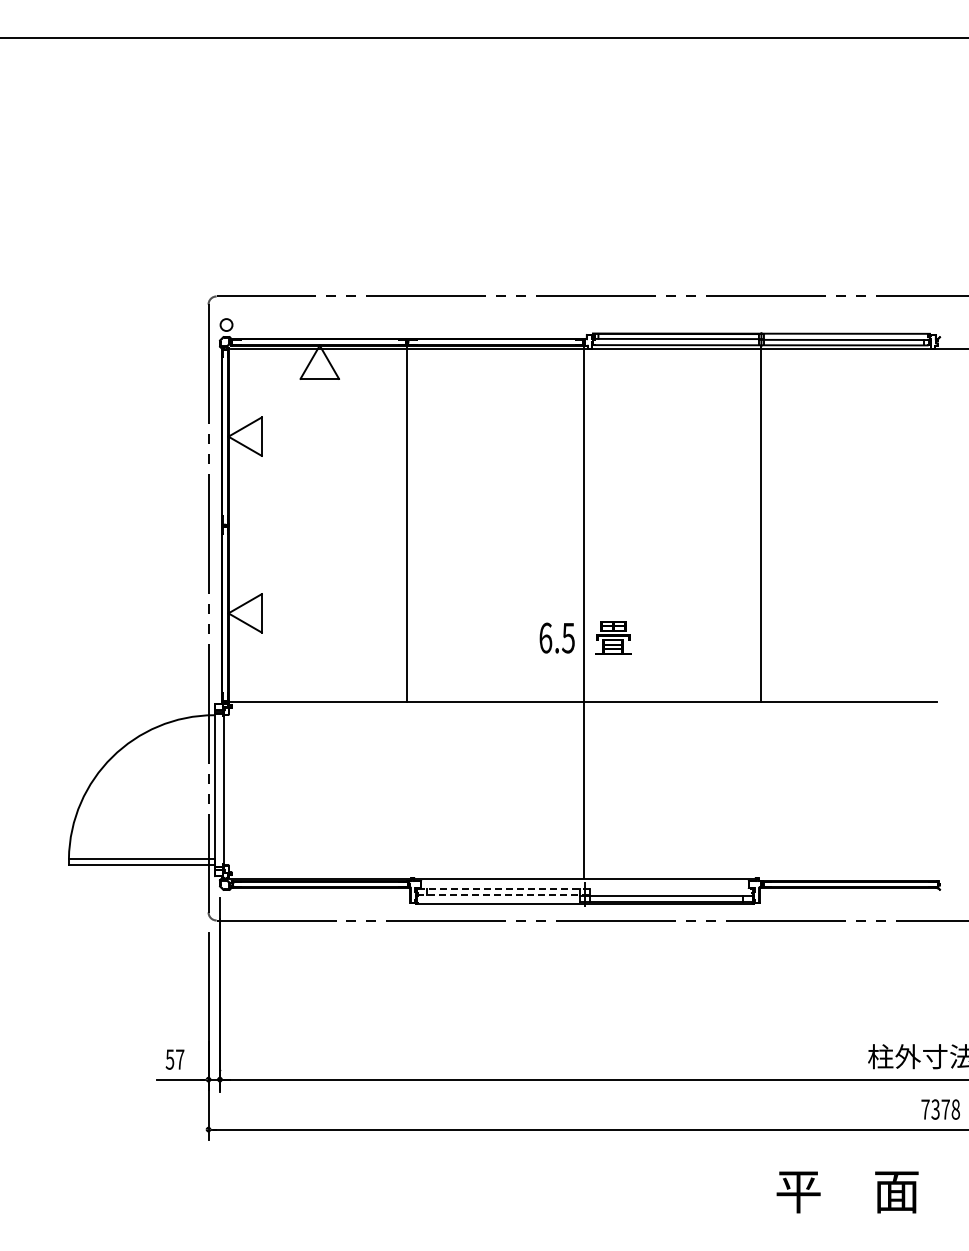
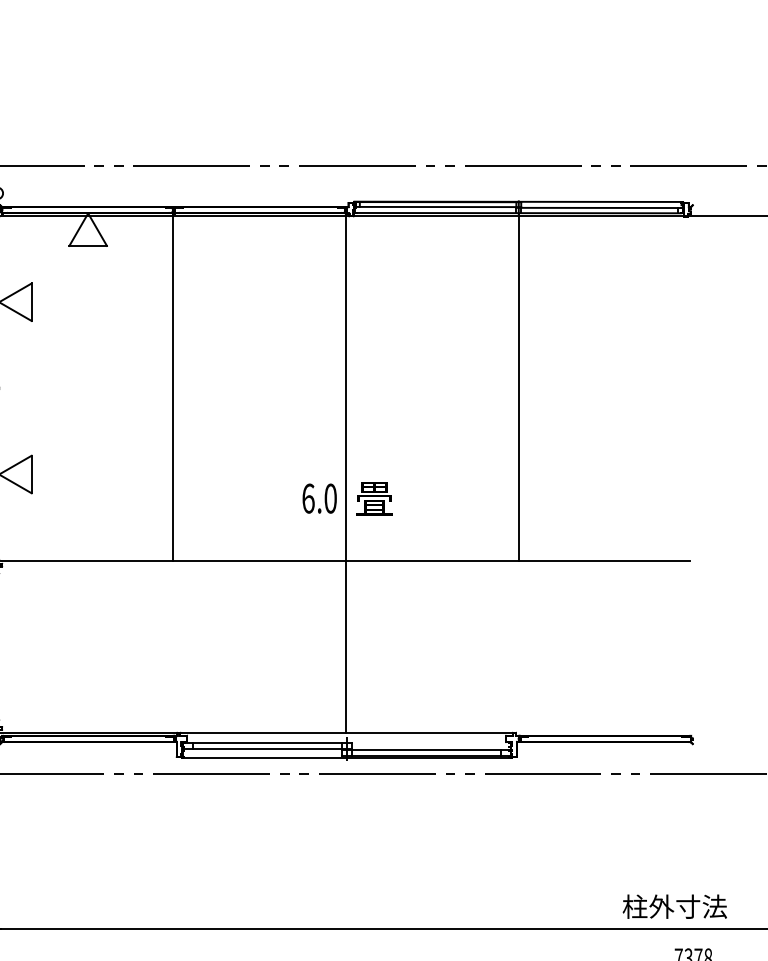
text: (568, 637) -> (330, 498), 6.5 -> 6.0
line: (503, 888) -> (267, 742), dashed -> solid
line: (504, 894) -> (268, 748), dashed -> solid

